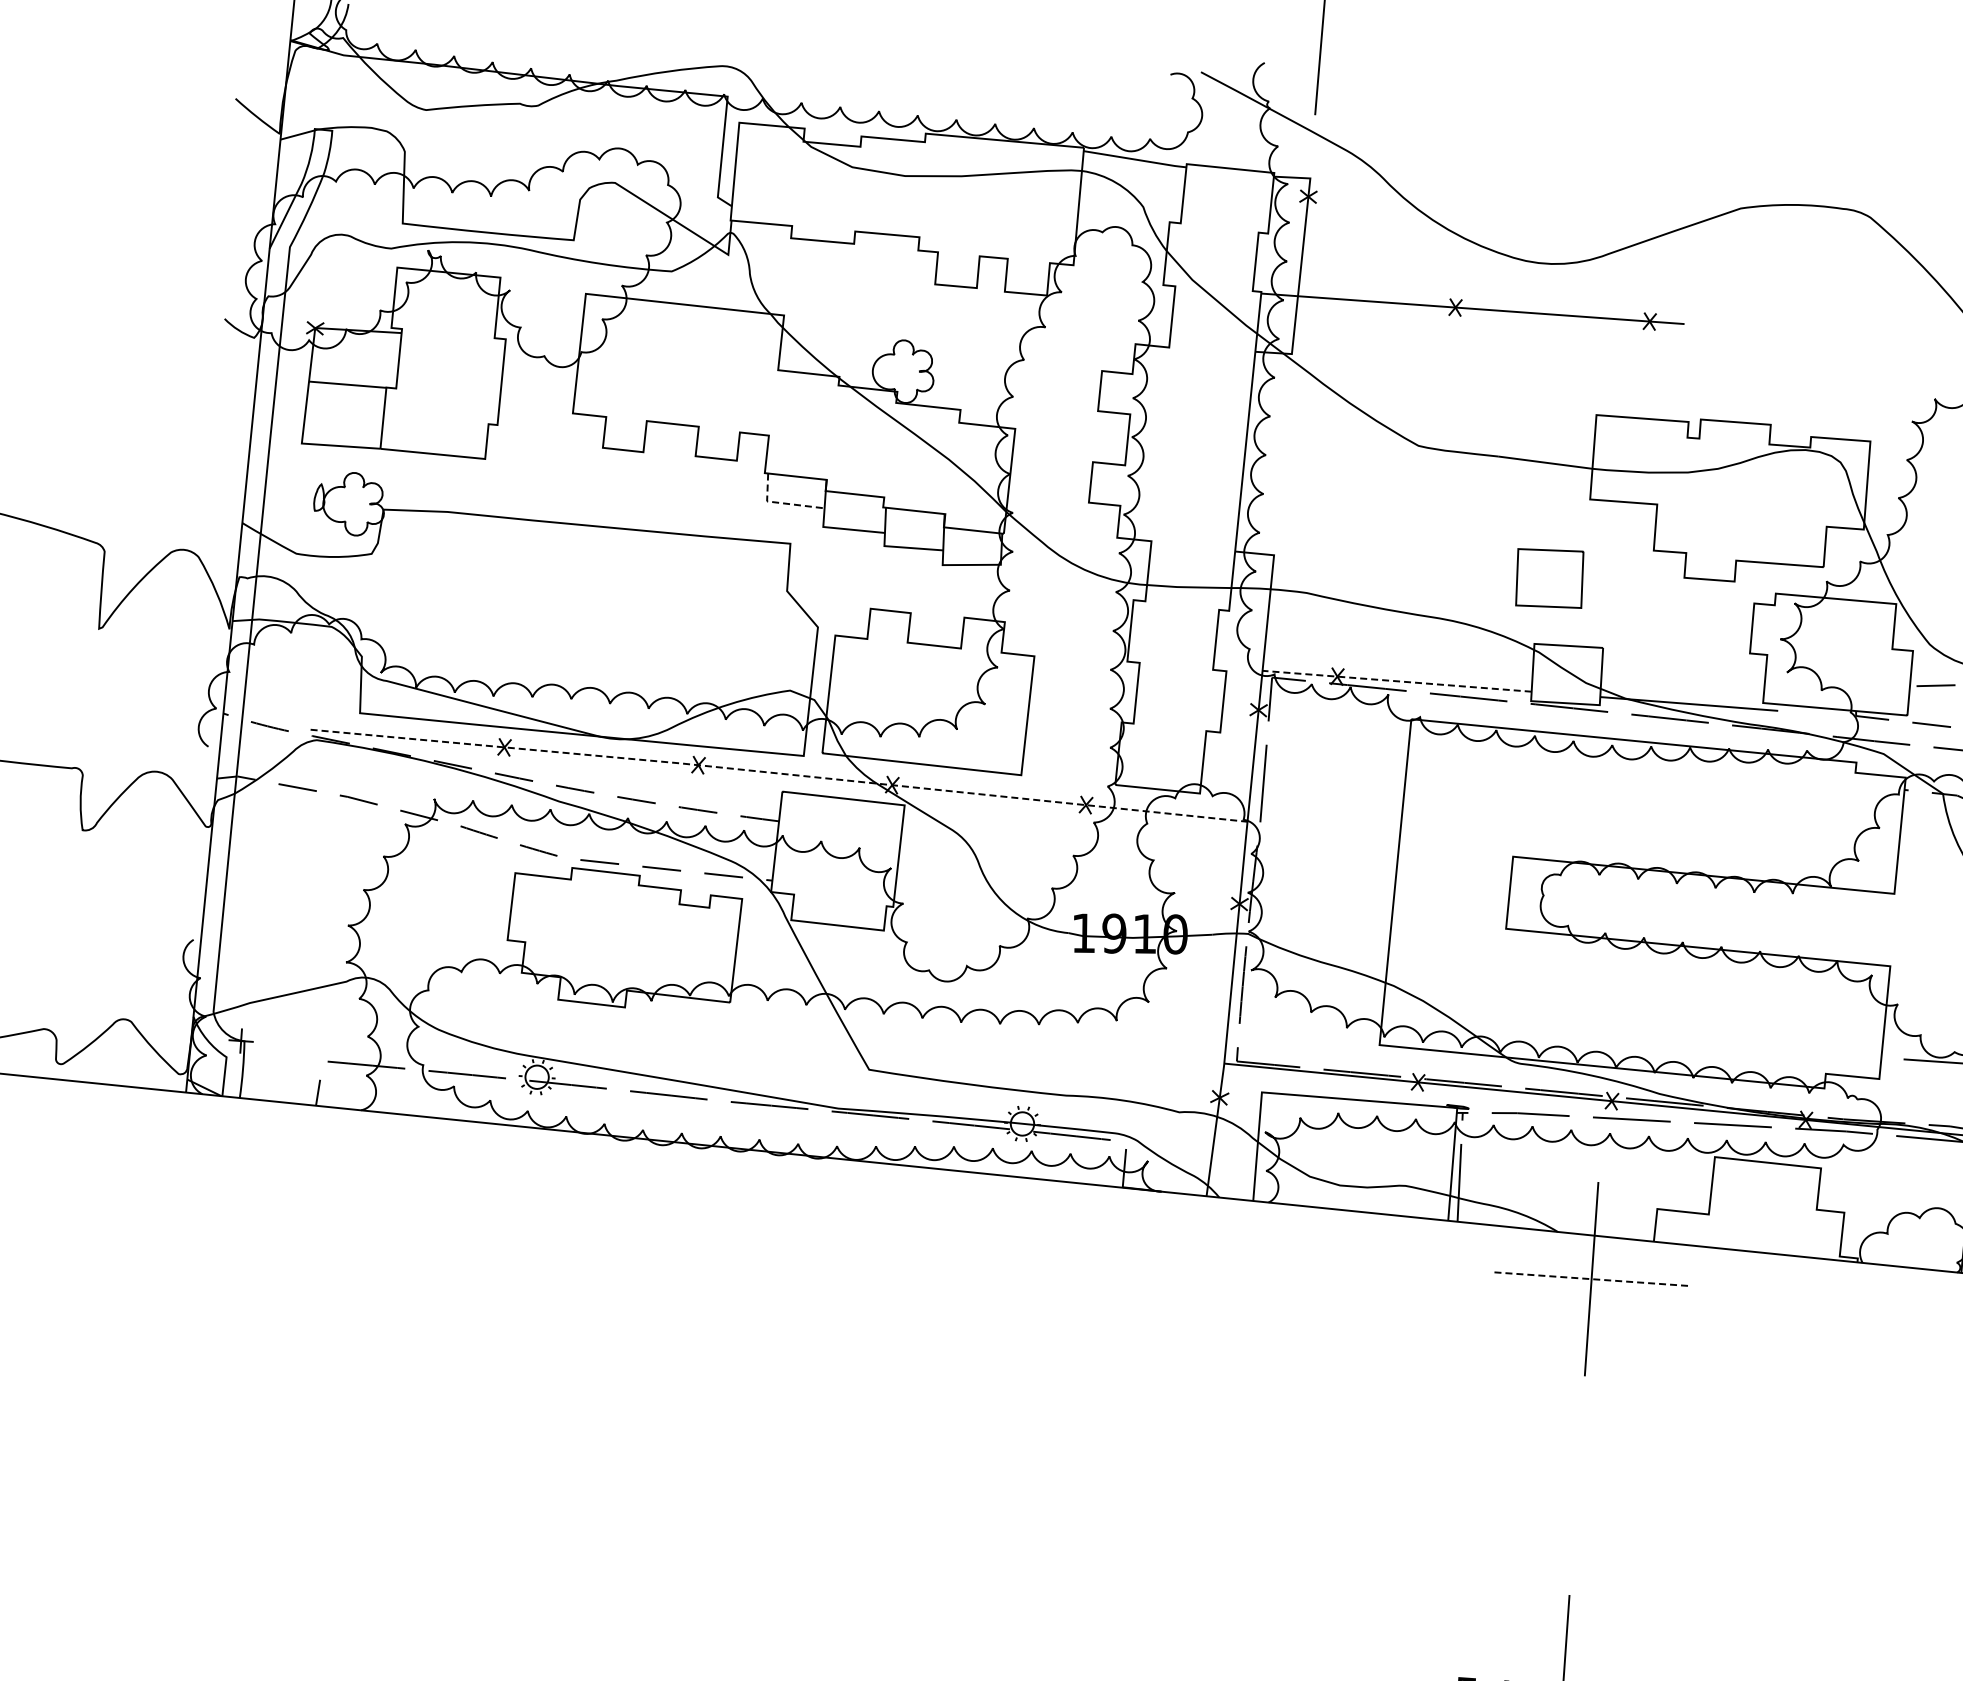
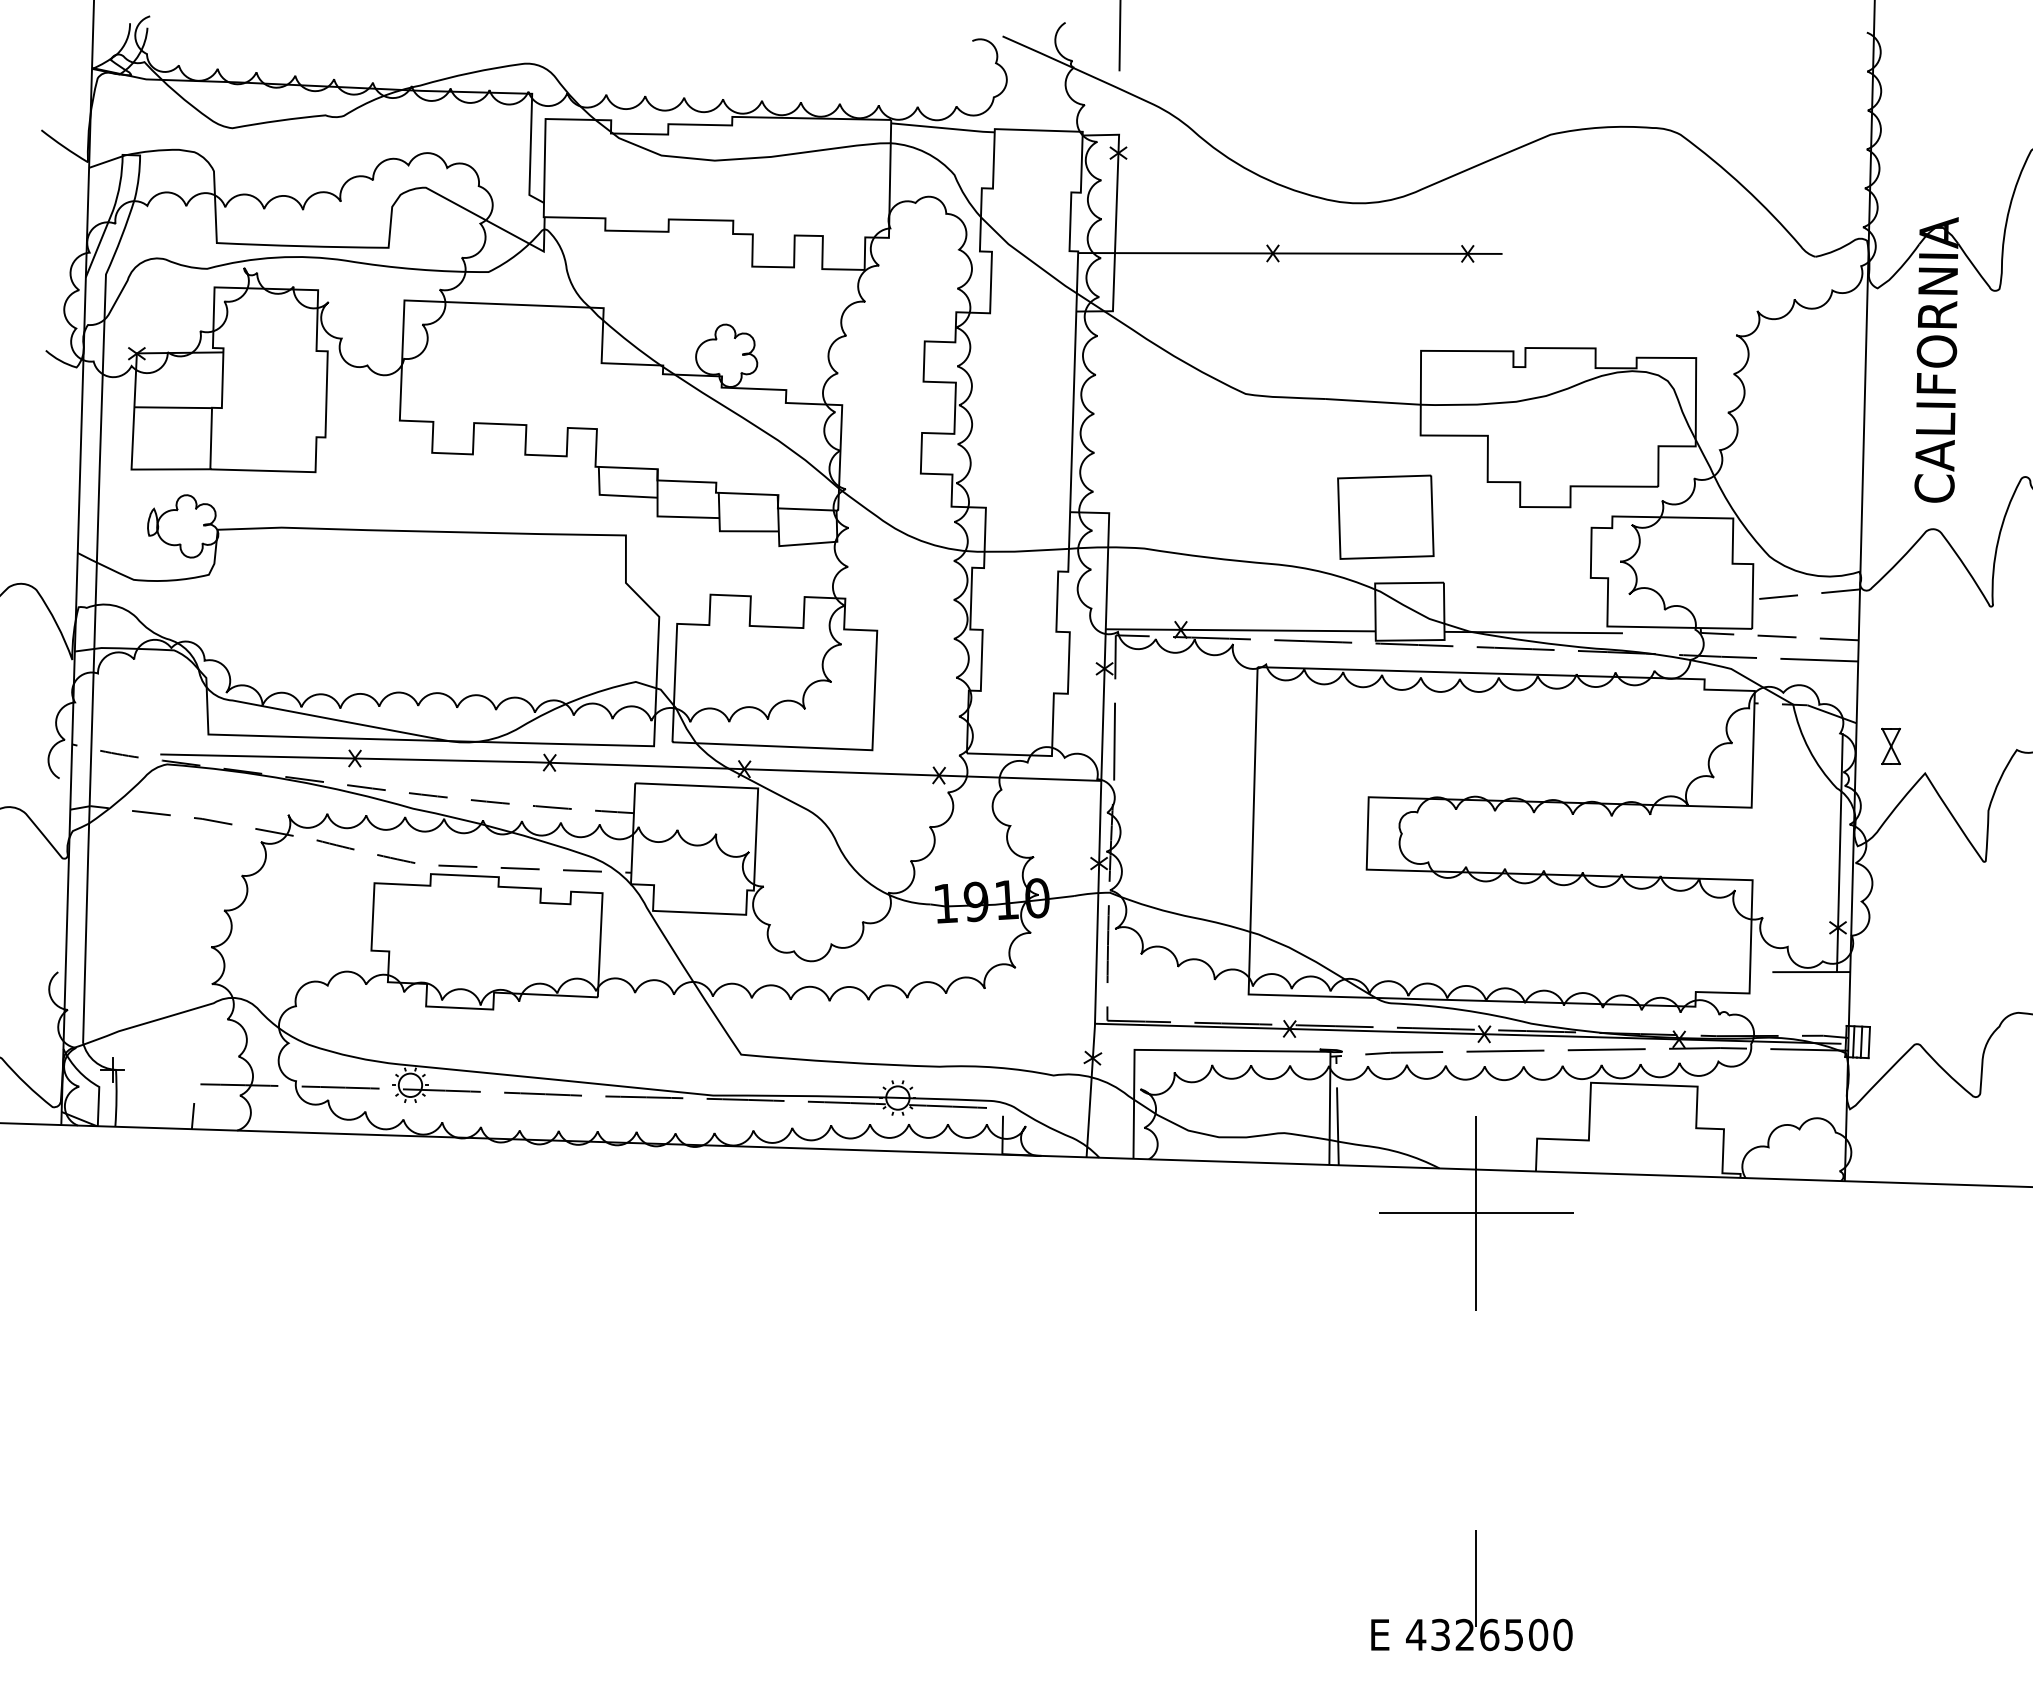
line: (781, 503) -> (614, 495), dashed -> solid
part: (1549, 577) -> (1385, 516), size x1.43
line: (1396, 681) -> (1240, 630), dashed -> solid
line: (778, 773) -> (630, 765), dashed -> solid
line: (1591, 1279) -> (1476, 1213), dashed -> solid

